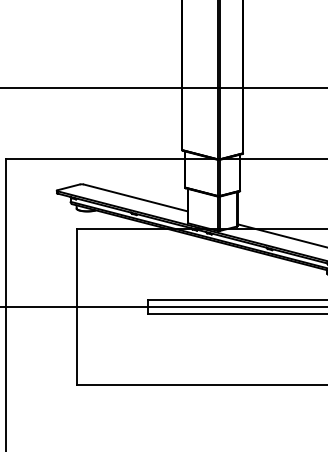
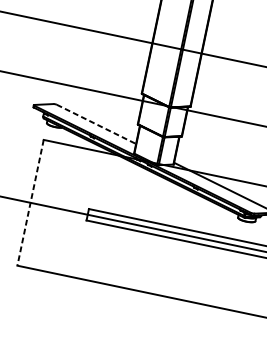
line: (135, 197) -> (96, 123), solid -> dashed
line: (77, 307) -> (30, 202), solid -> dashed

